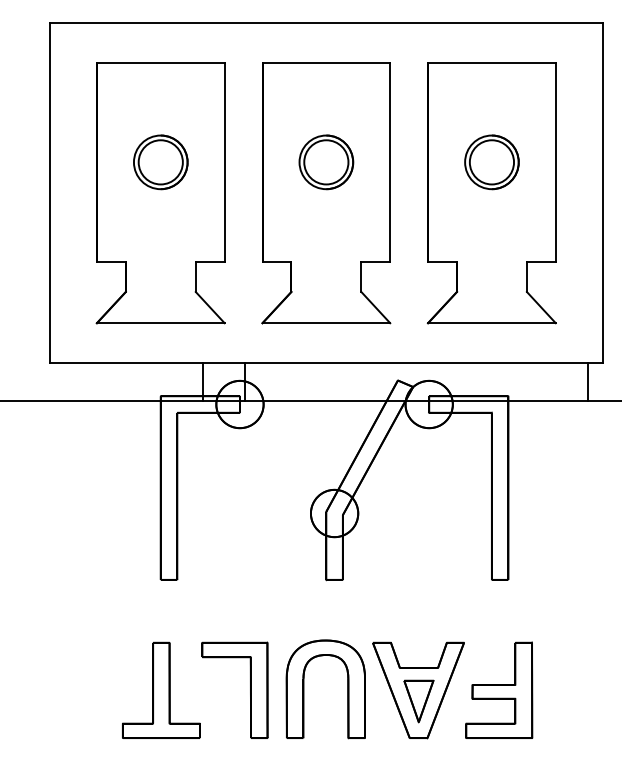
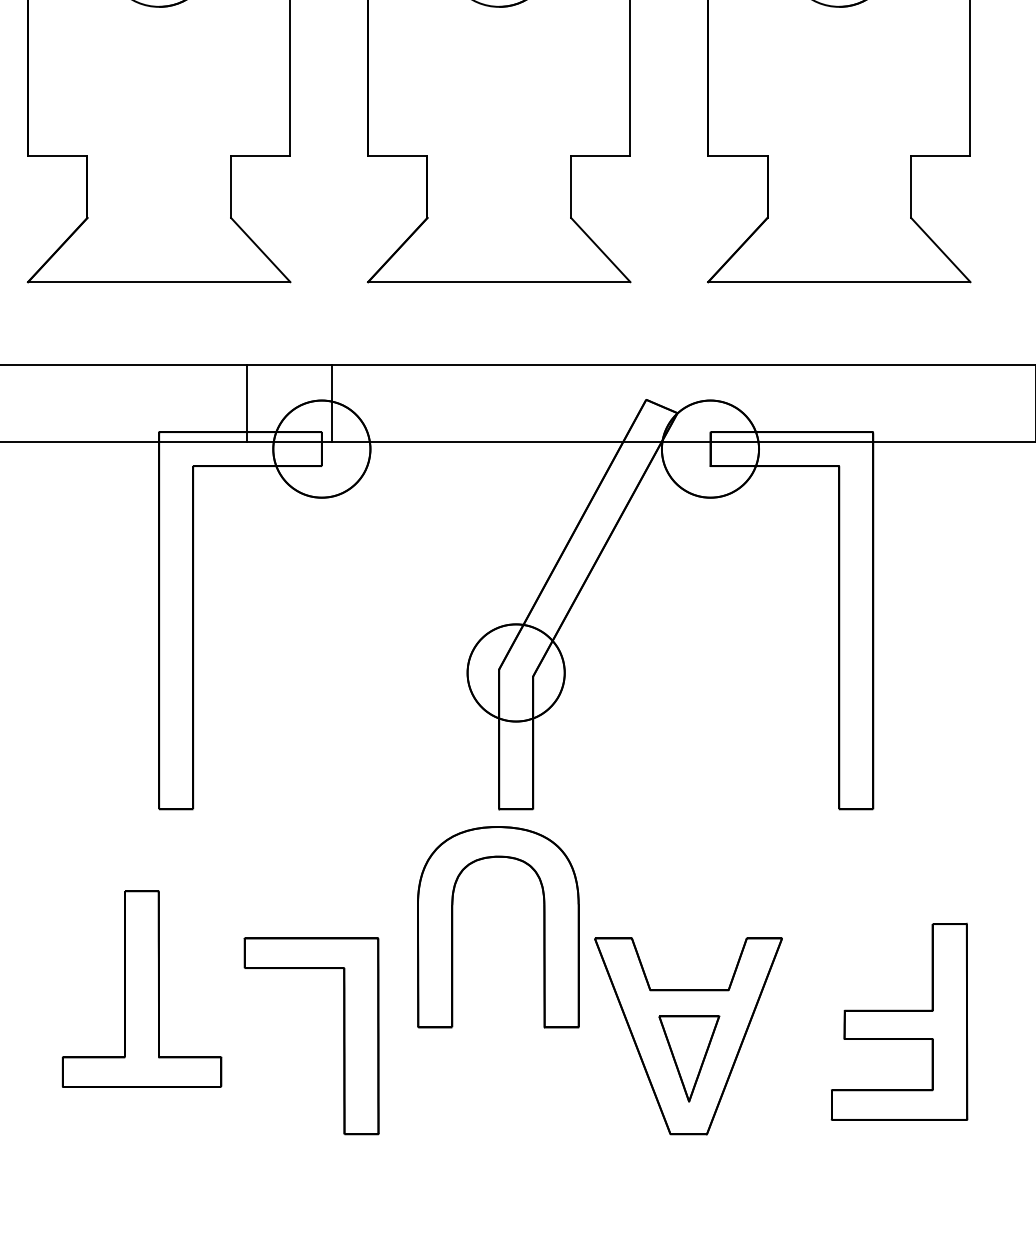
part: (161, 689) -> (142, 987), moved
part: (304, 689) -> (454, 927), moved
part: (499, 689) -> (900, 1020), moved

